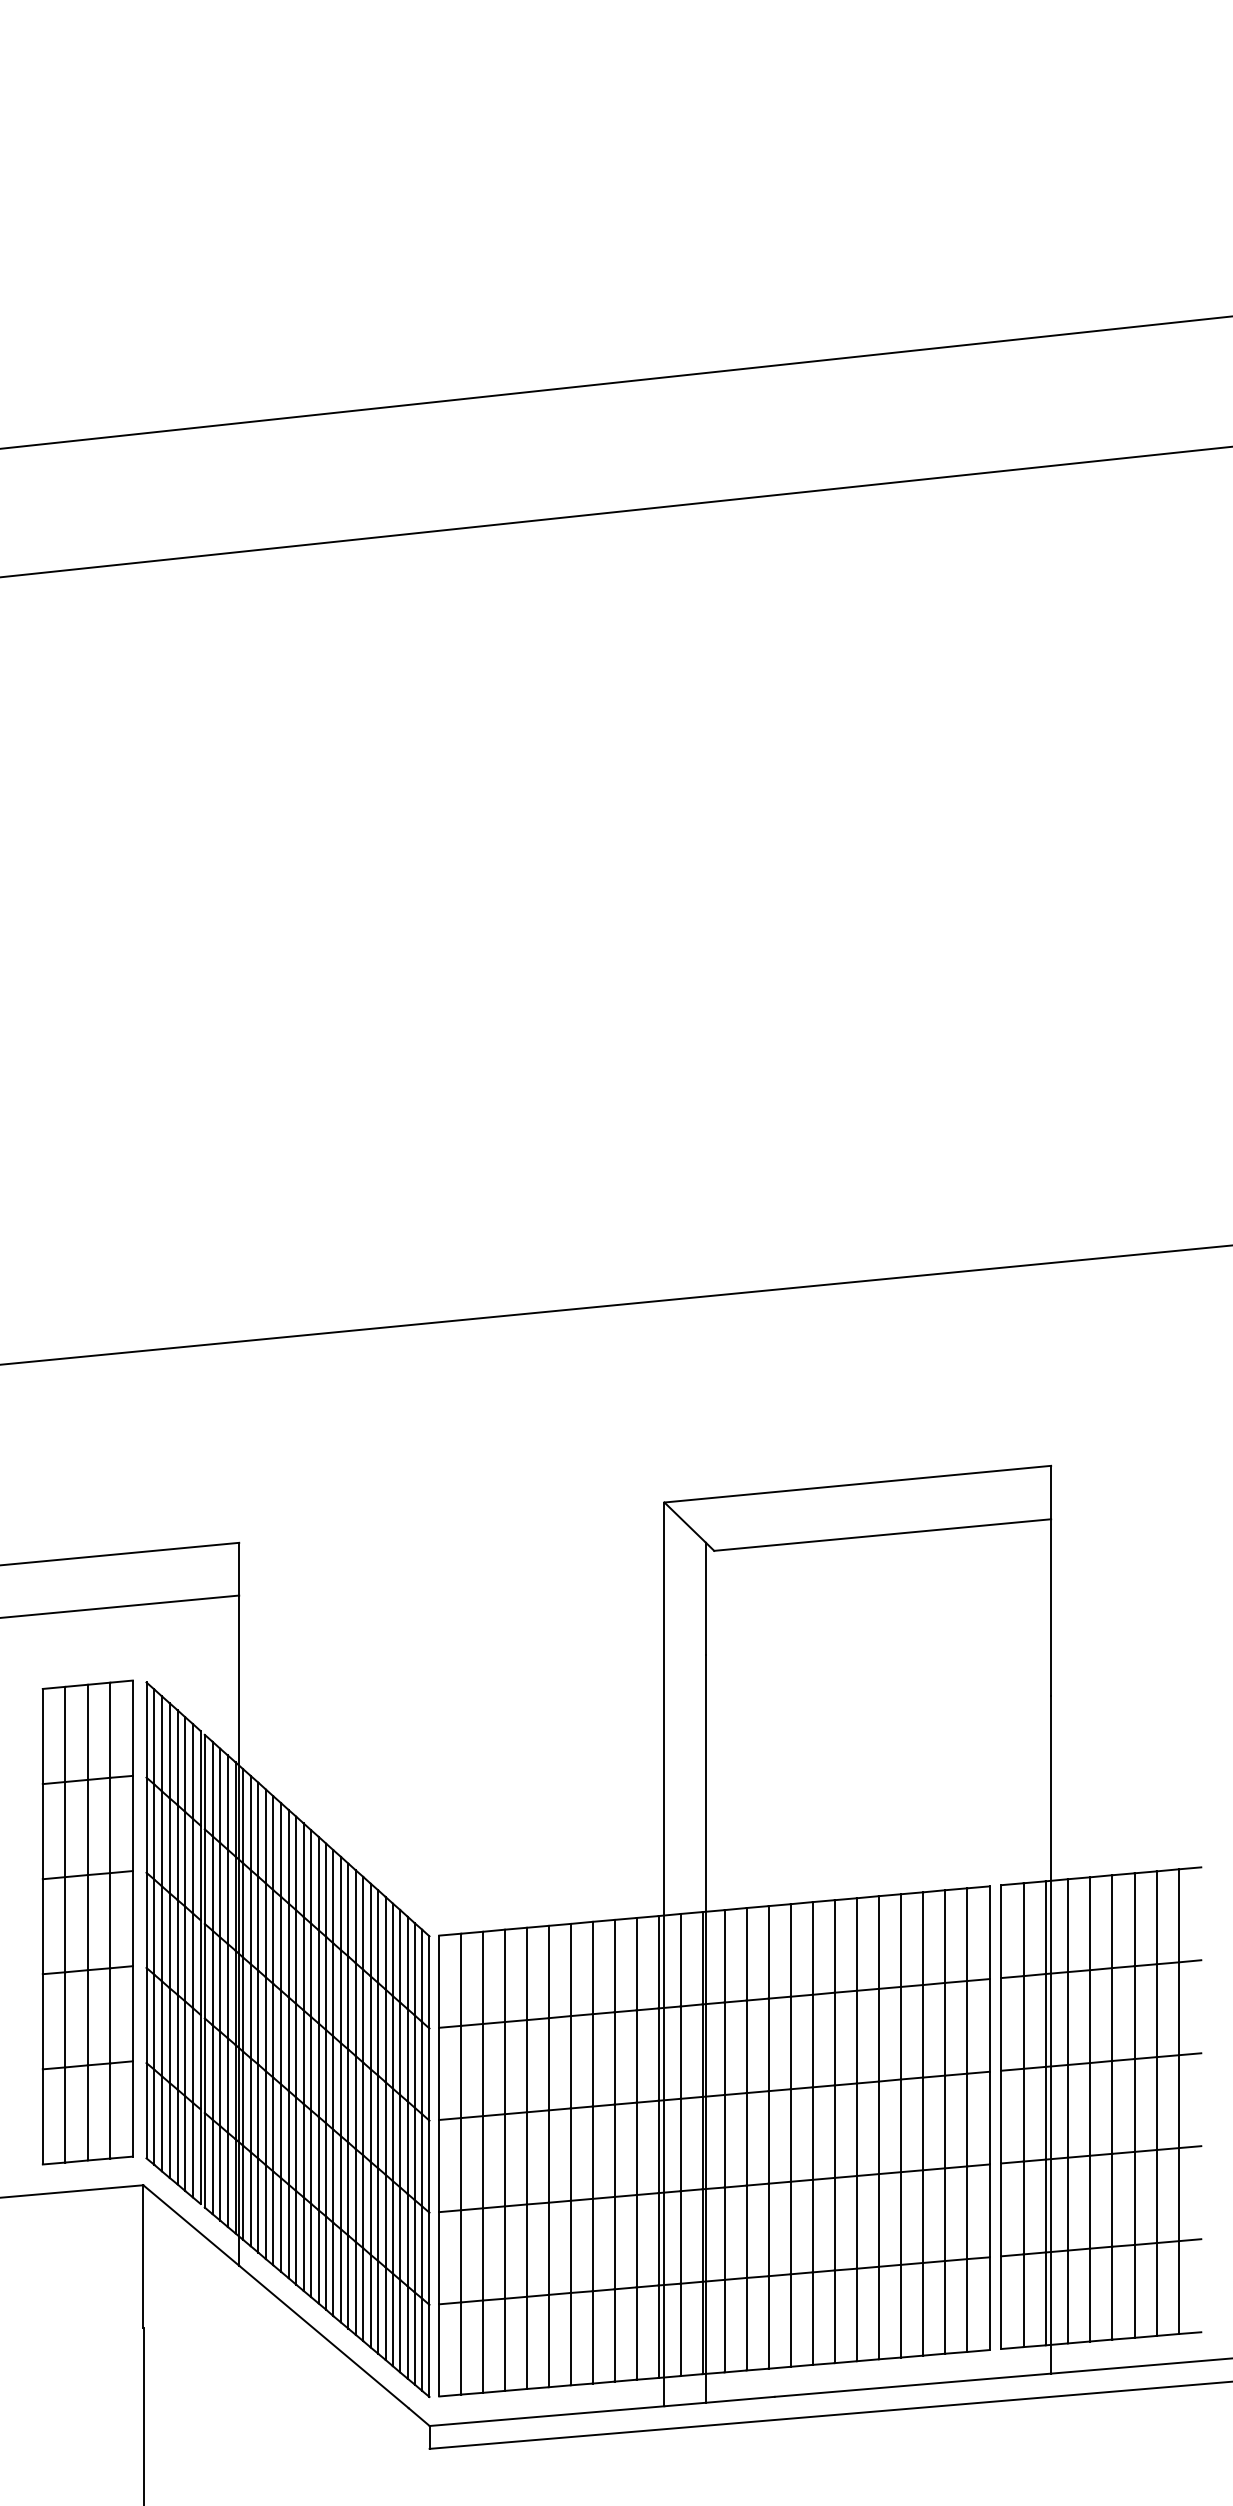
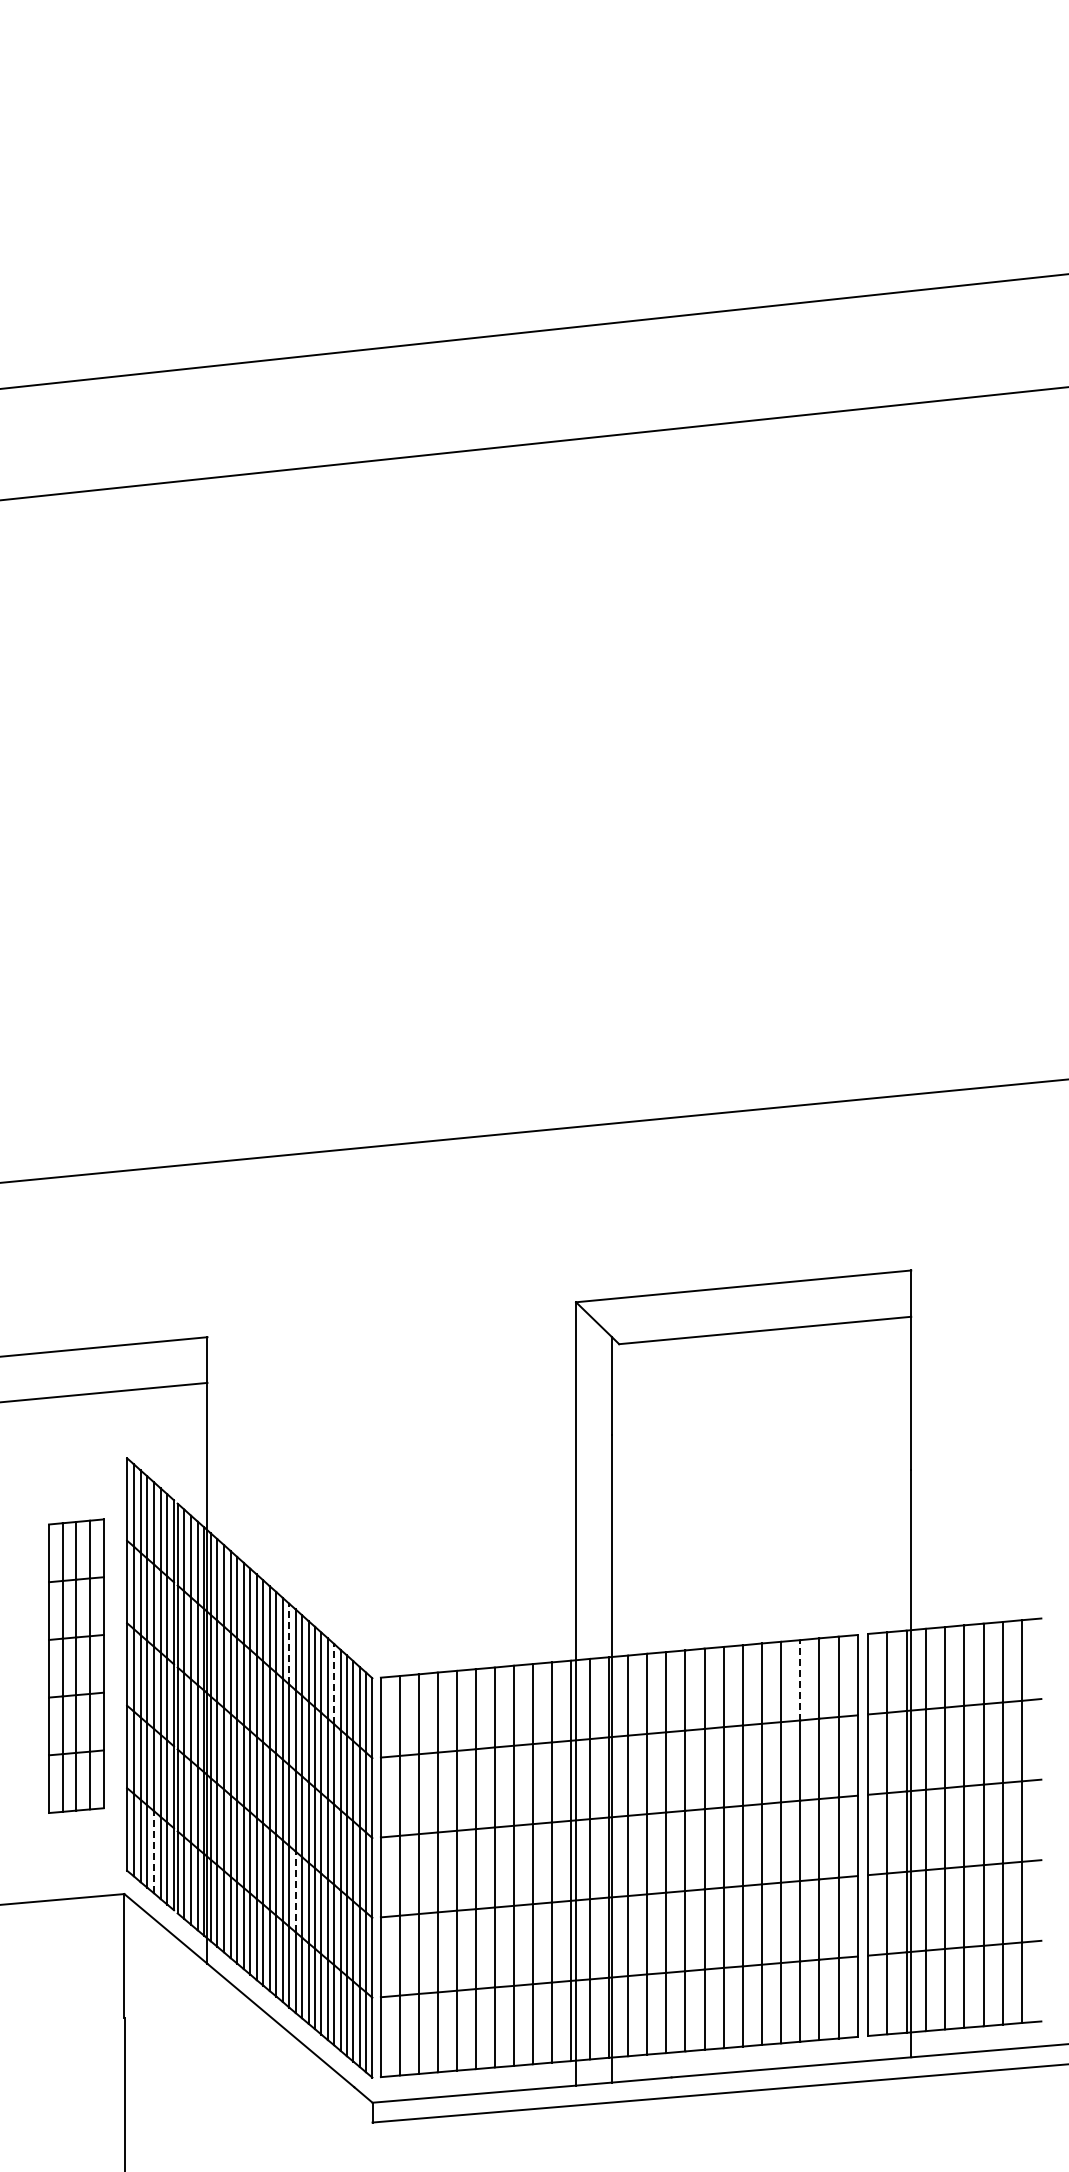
line: (333, 1896) -> (289, 1643), solid -> dashed
part: (88, 1921) -> (76, 1665), size x0.7
line: (923, 1937) -> (800, 1679), solid -> dashed
line: (385, 1942) -> (334, 1683), solid -> dashed
line: (178, 2136) -> (154, 1851), solid -> dashed
line: (340, 2182) -> (295, 1891), solid -> dashed

